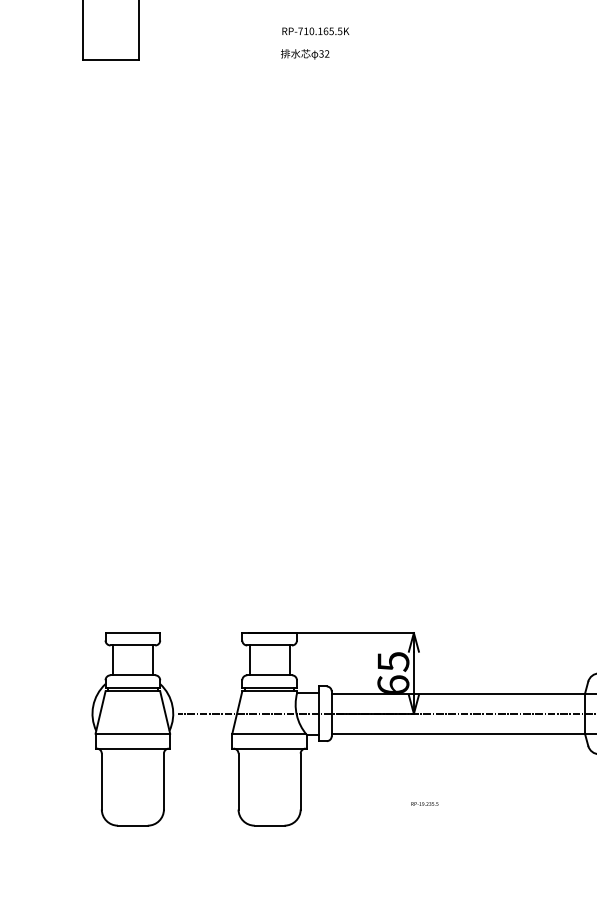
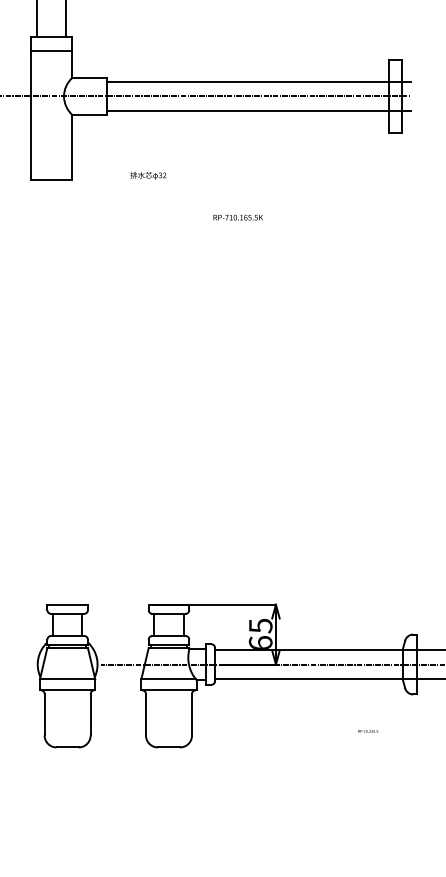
text: (314, 31) -> (237, 217), moved
text: (305, 54) -> (148, 175), moved
text: (424, 804) -> (367, 731), moved

